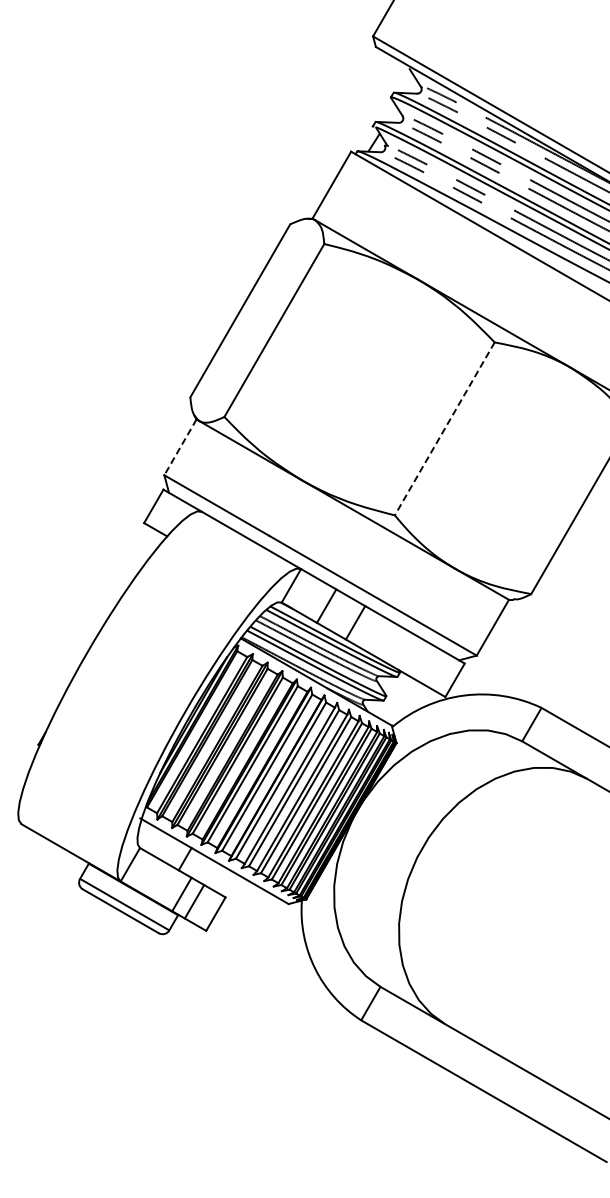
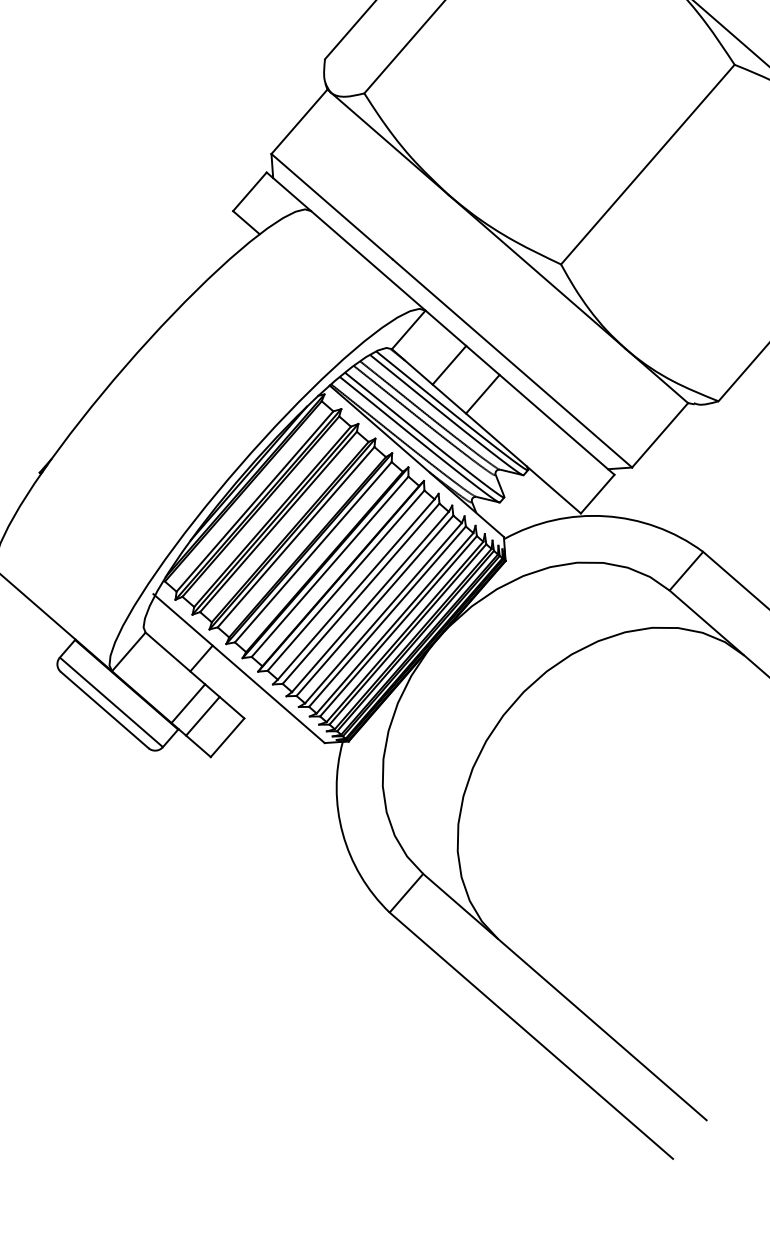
line: (444, 428) -> (647, 164), dashed -> solid
line: (180, 447) -> (299, 122), dashed -> solid

